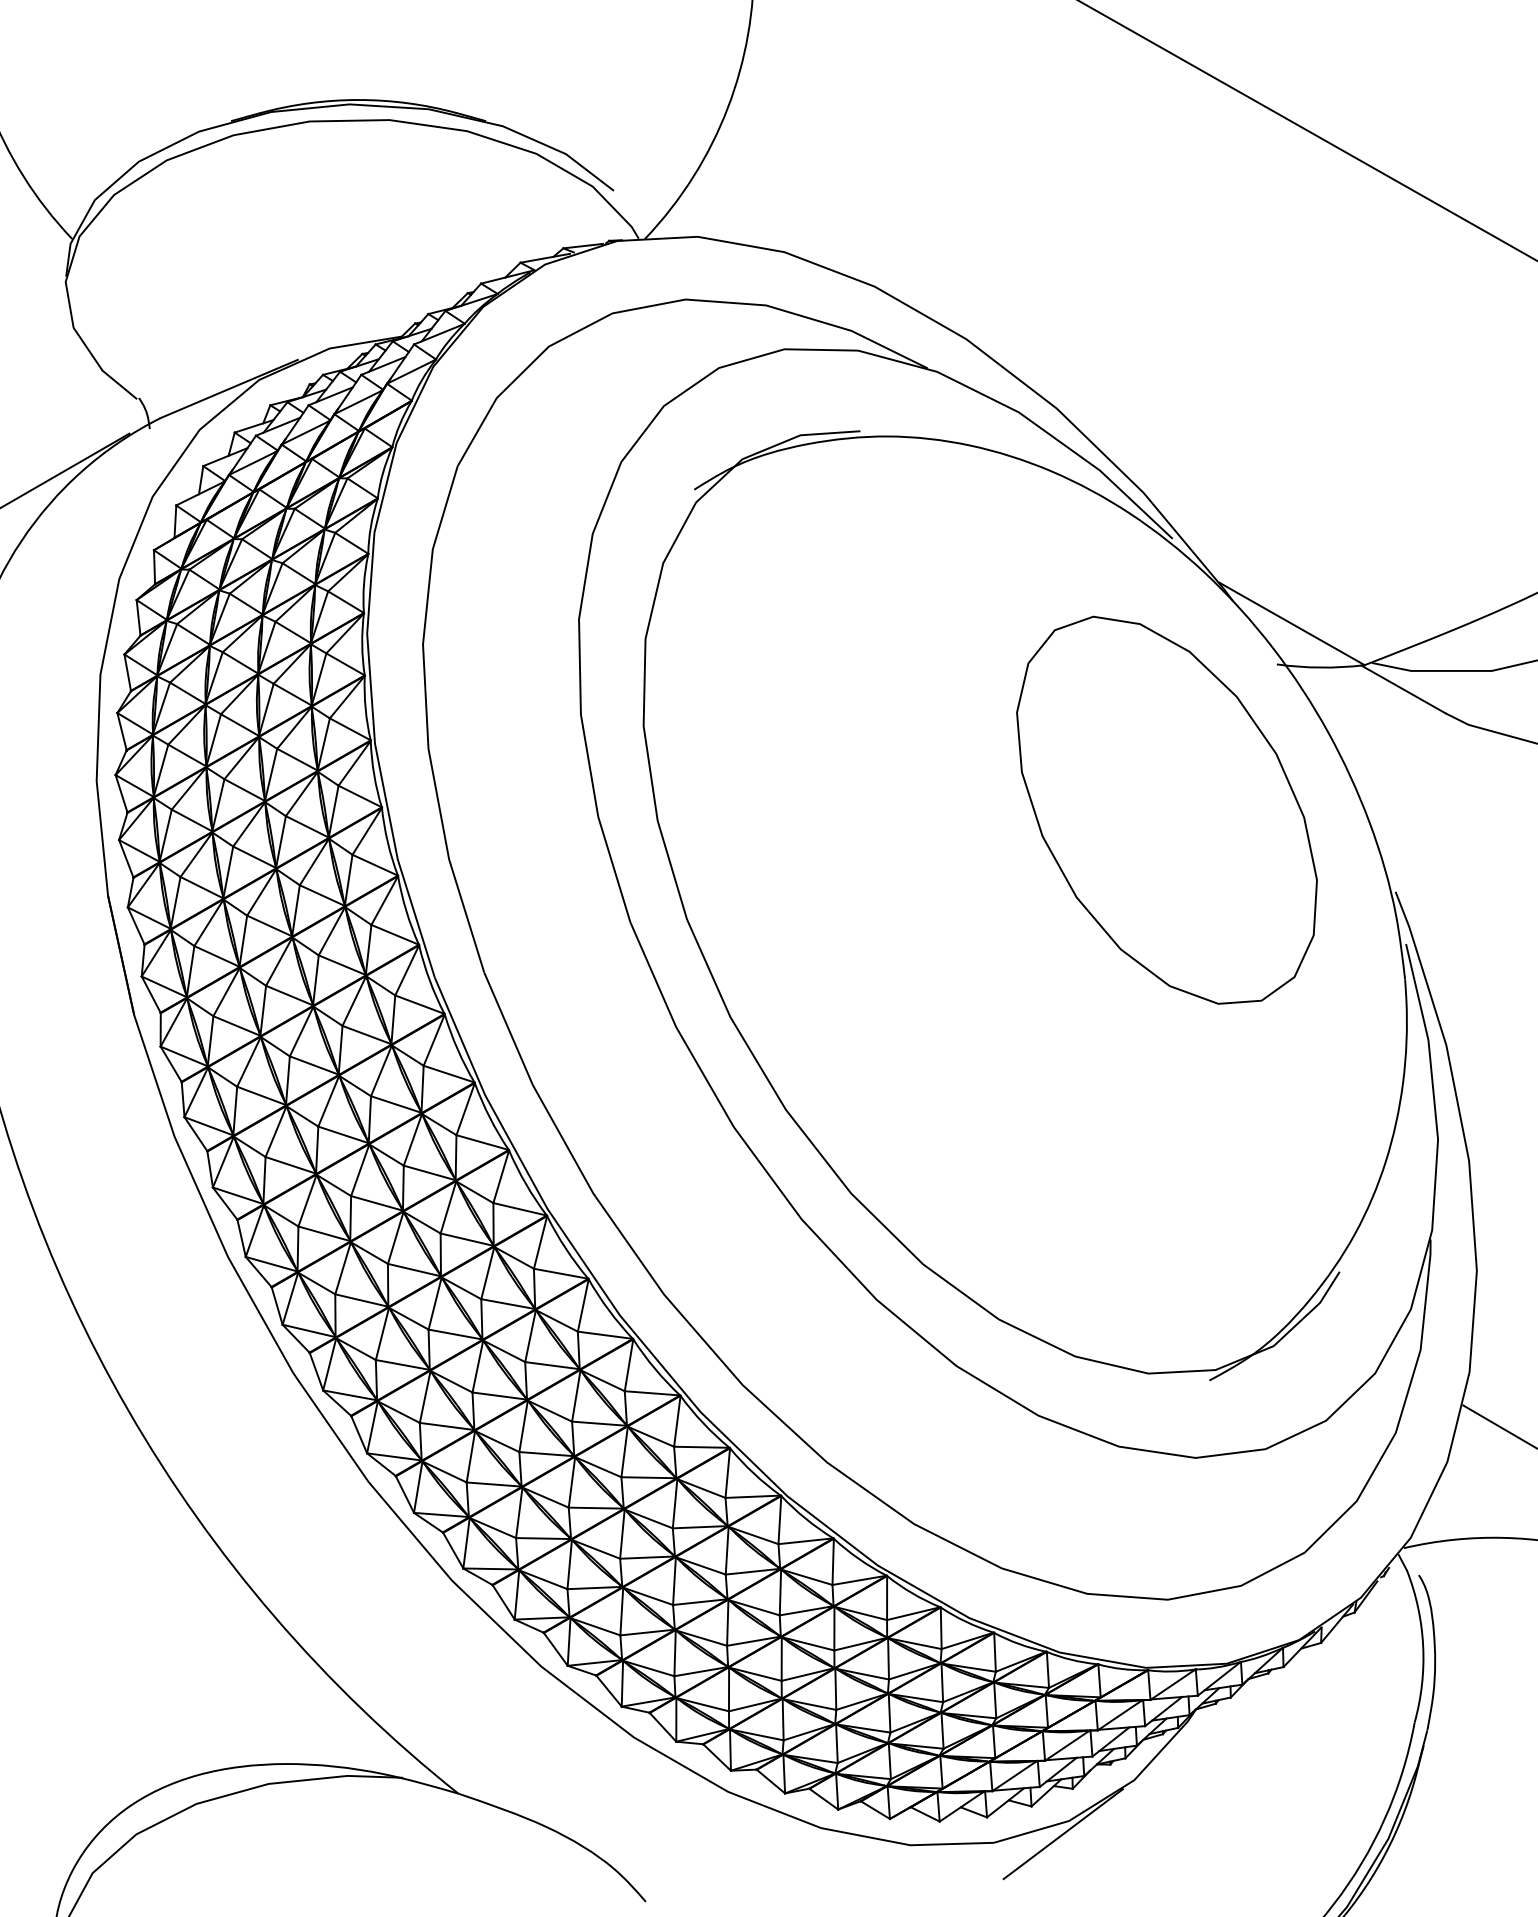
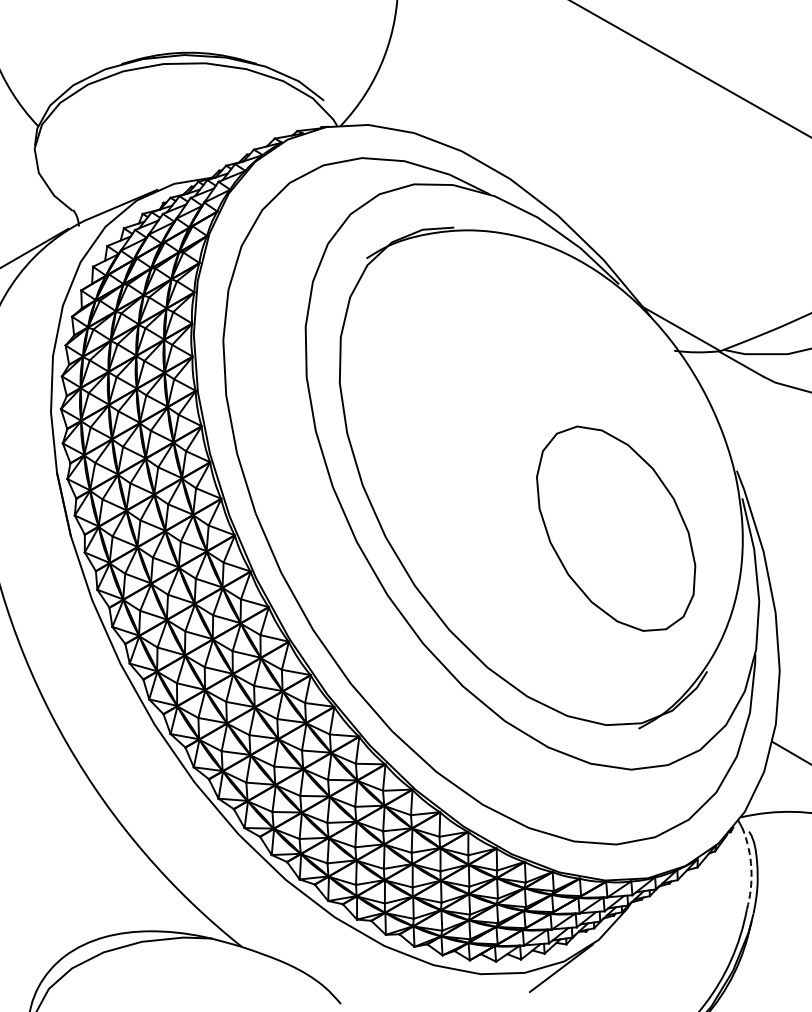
part: (1167, 809) -> (616, 528), moved
arc: (1423, 1645) -> (751, 868), solid -> dashed

